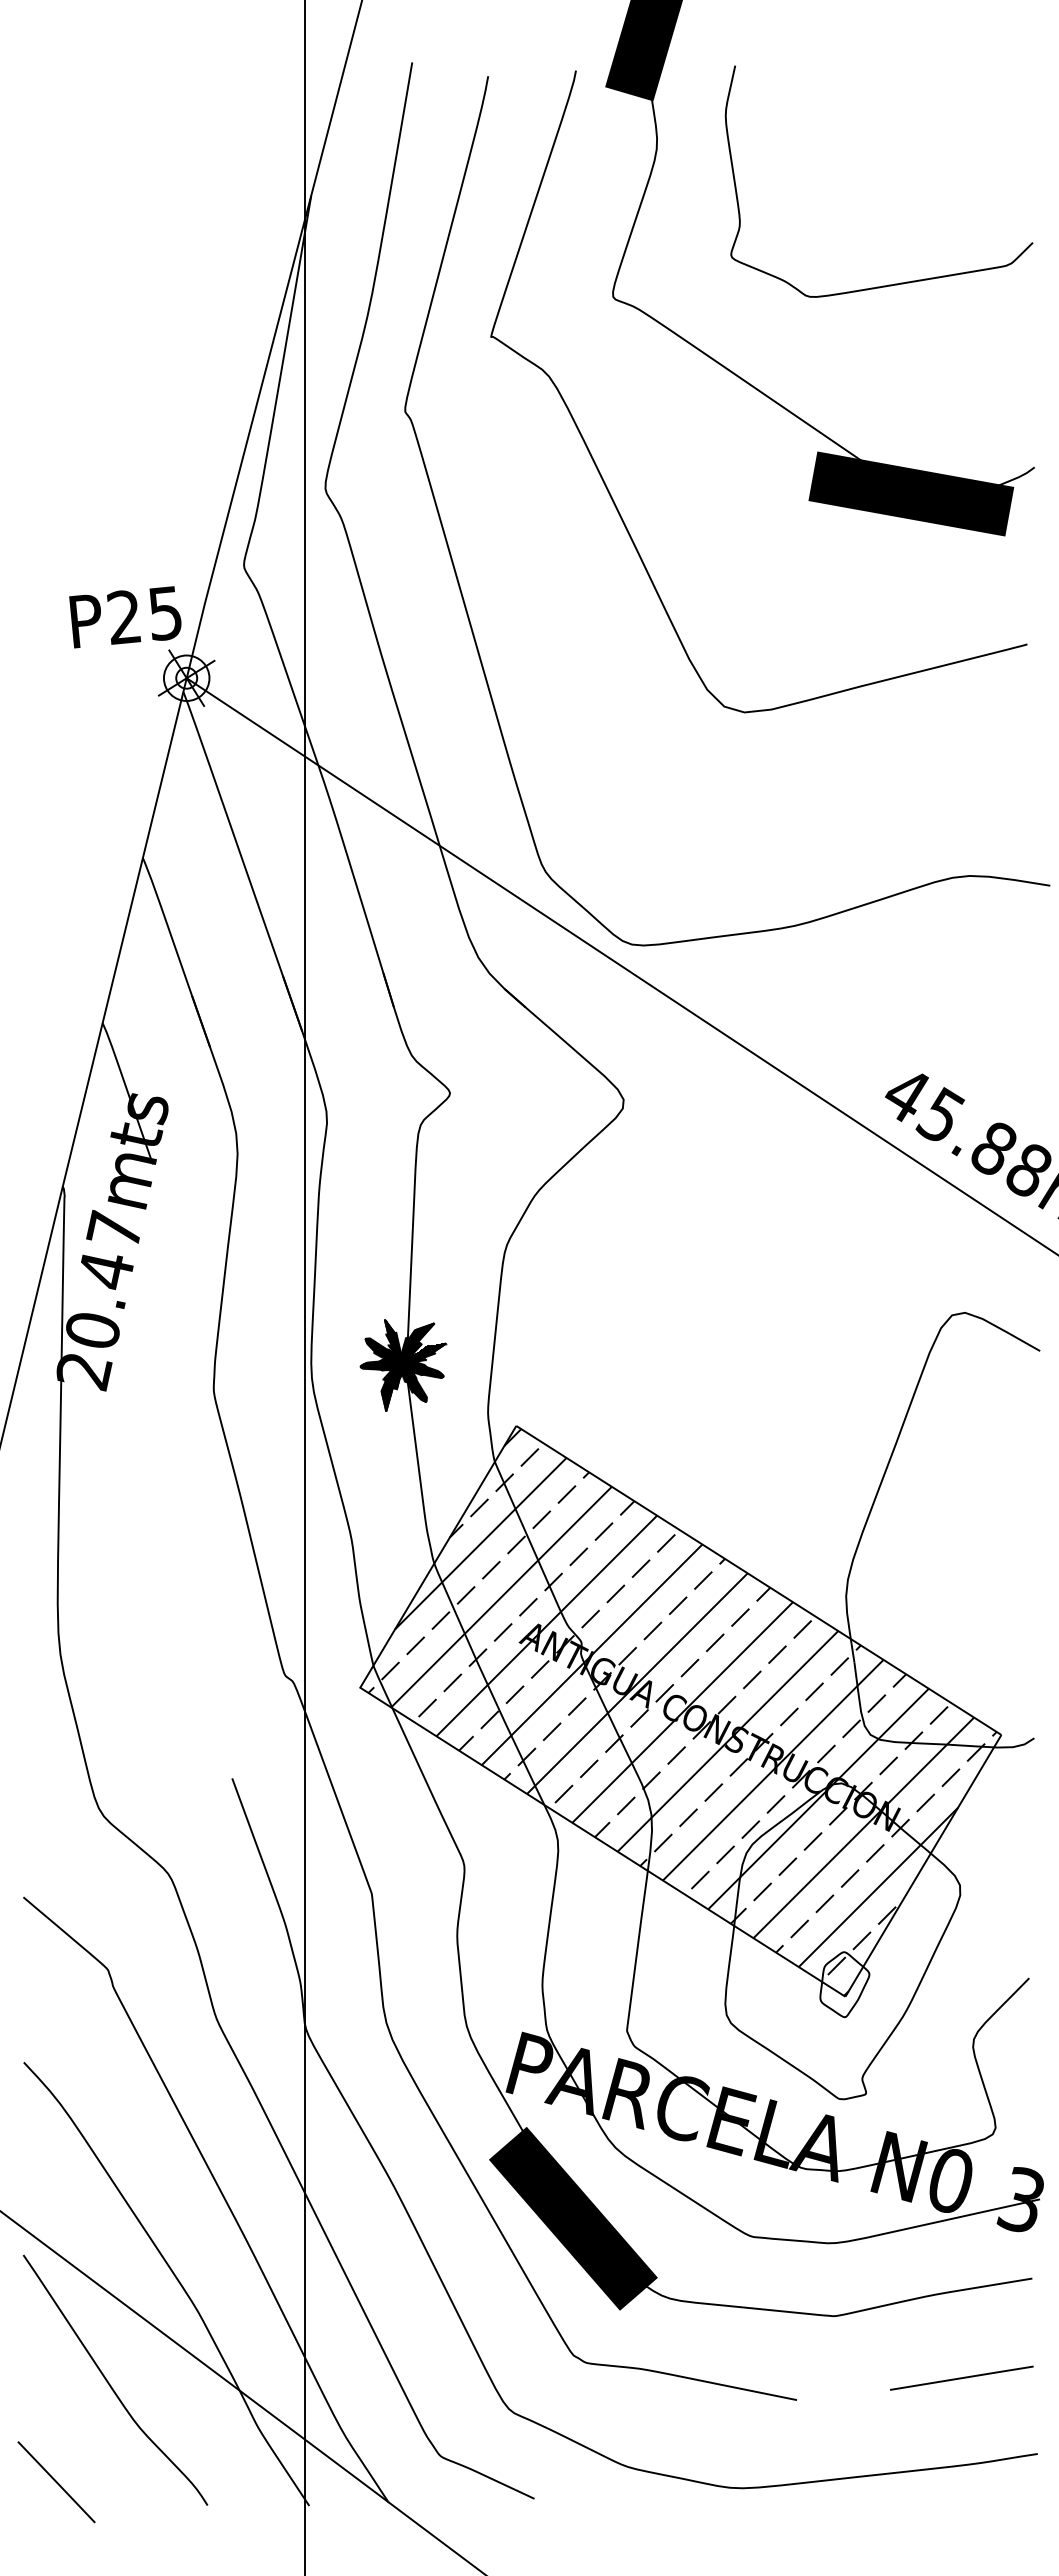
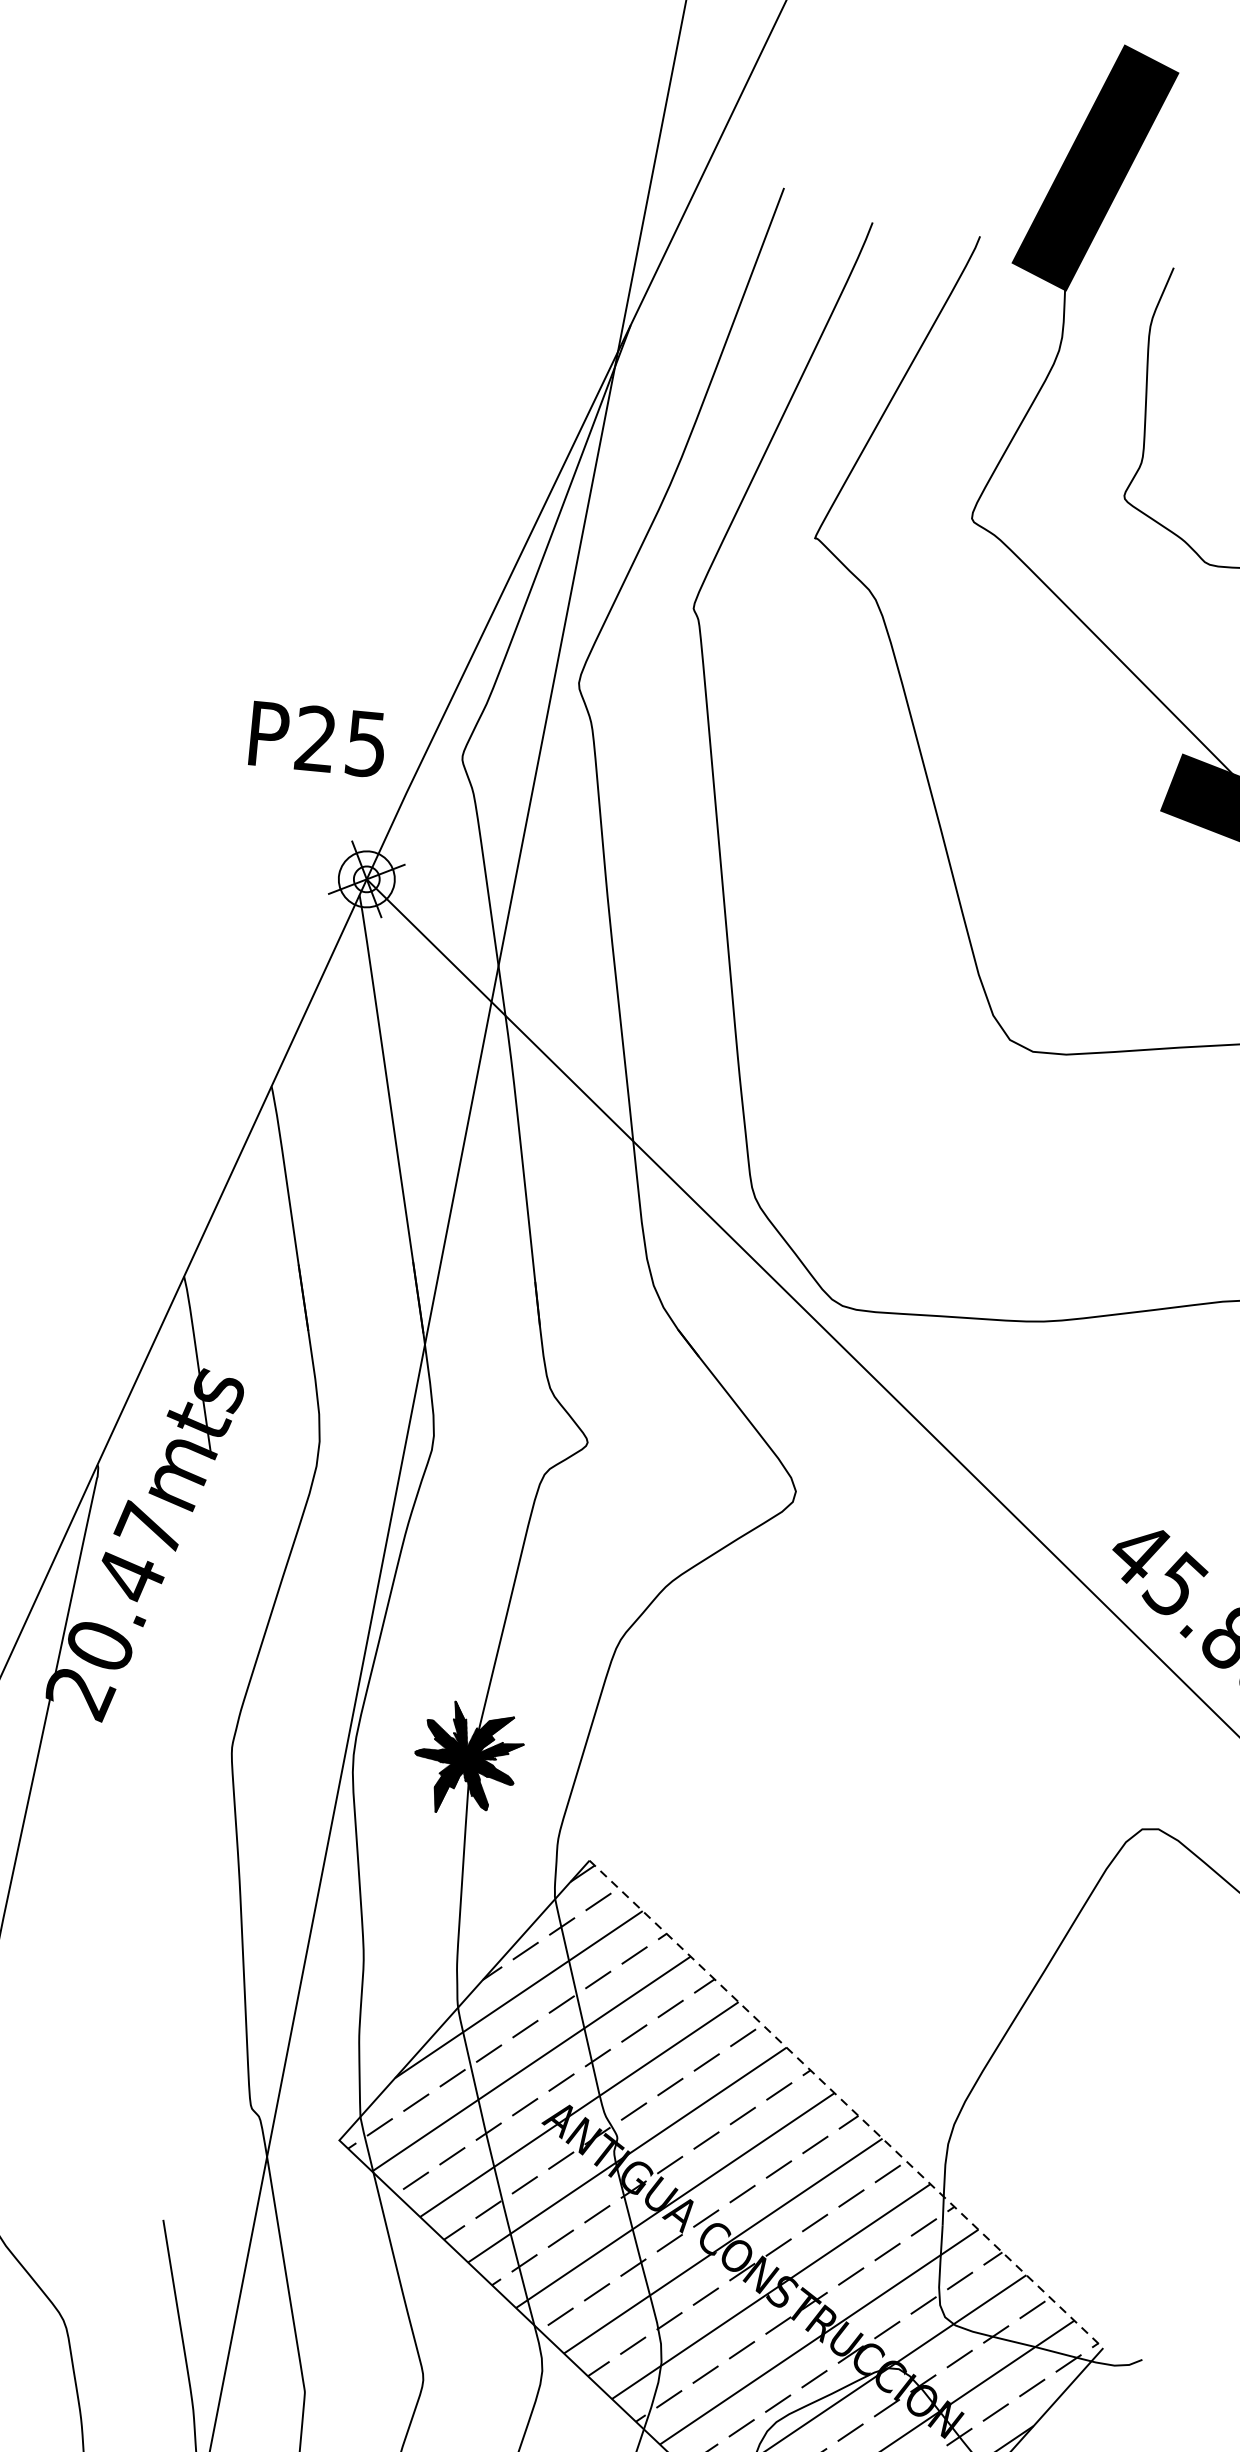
text: (125, 617) -> (317, 739), moved
line: (758, 1580) -> (845, 2104), solid -> dashed

